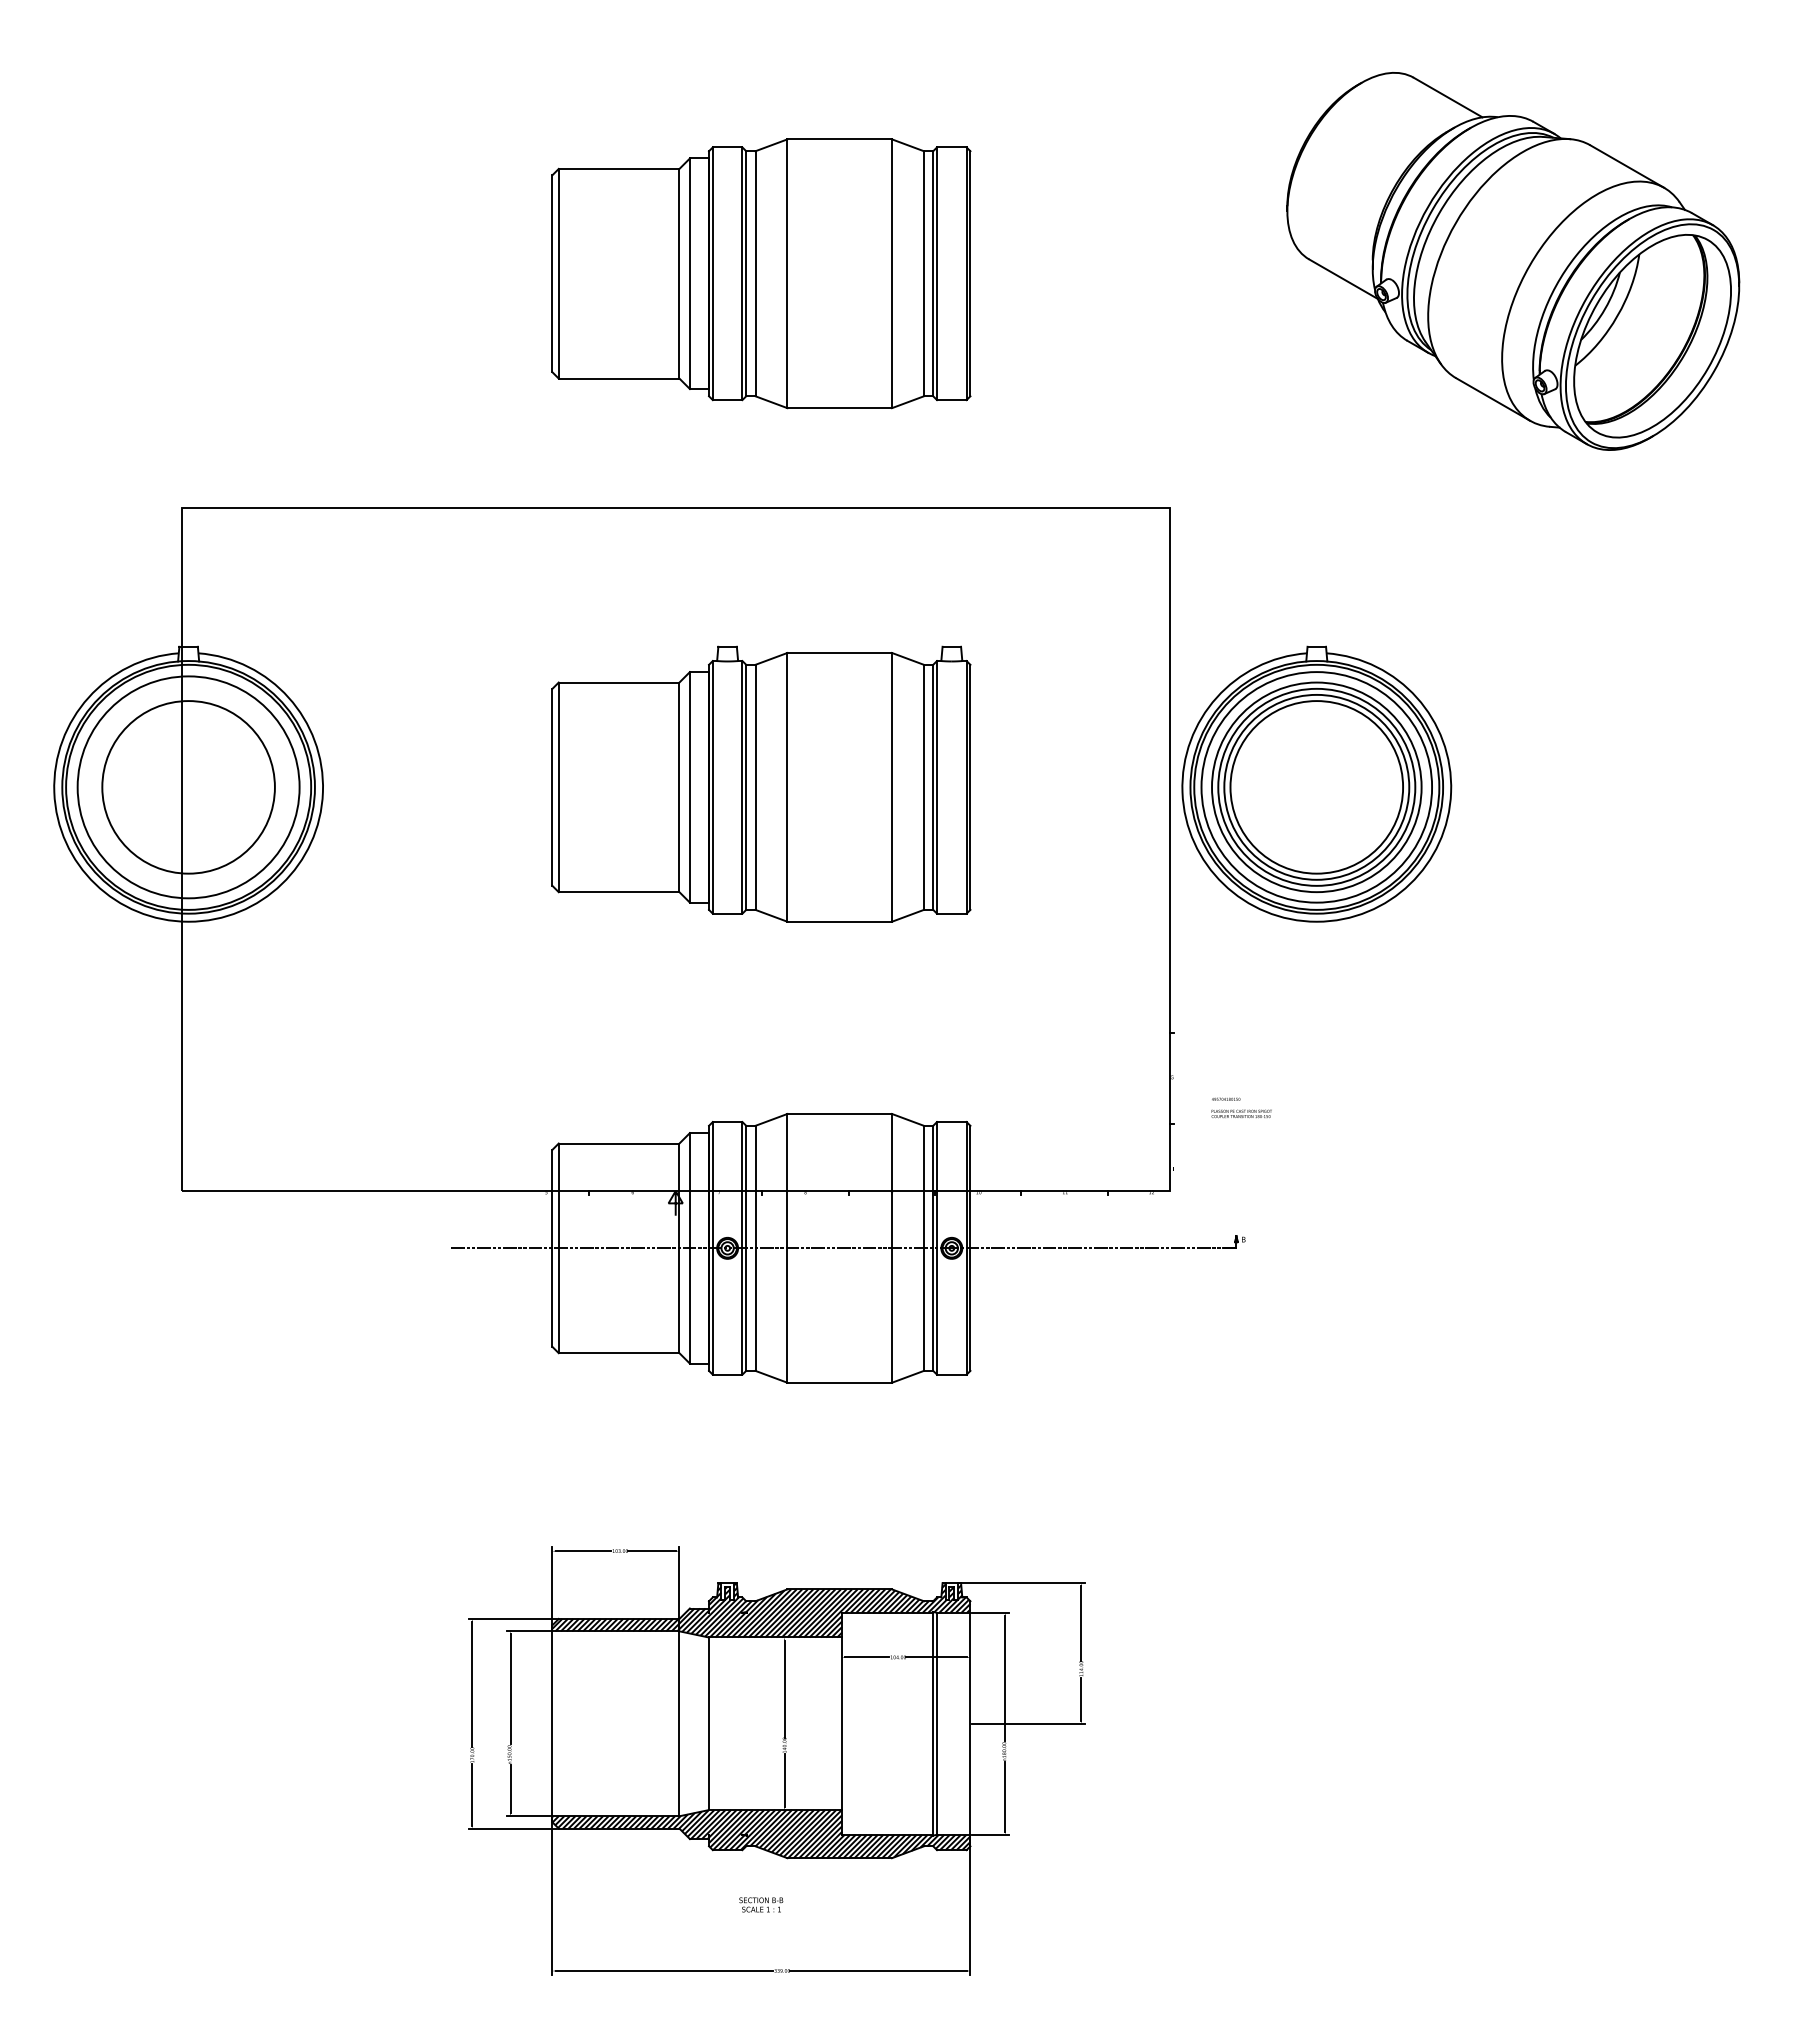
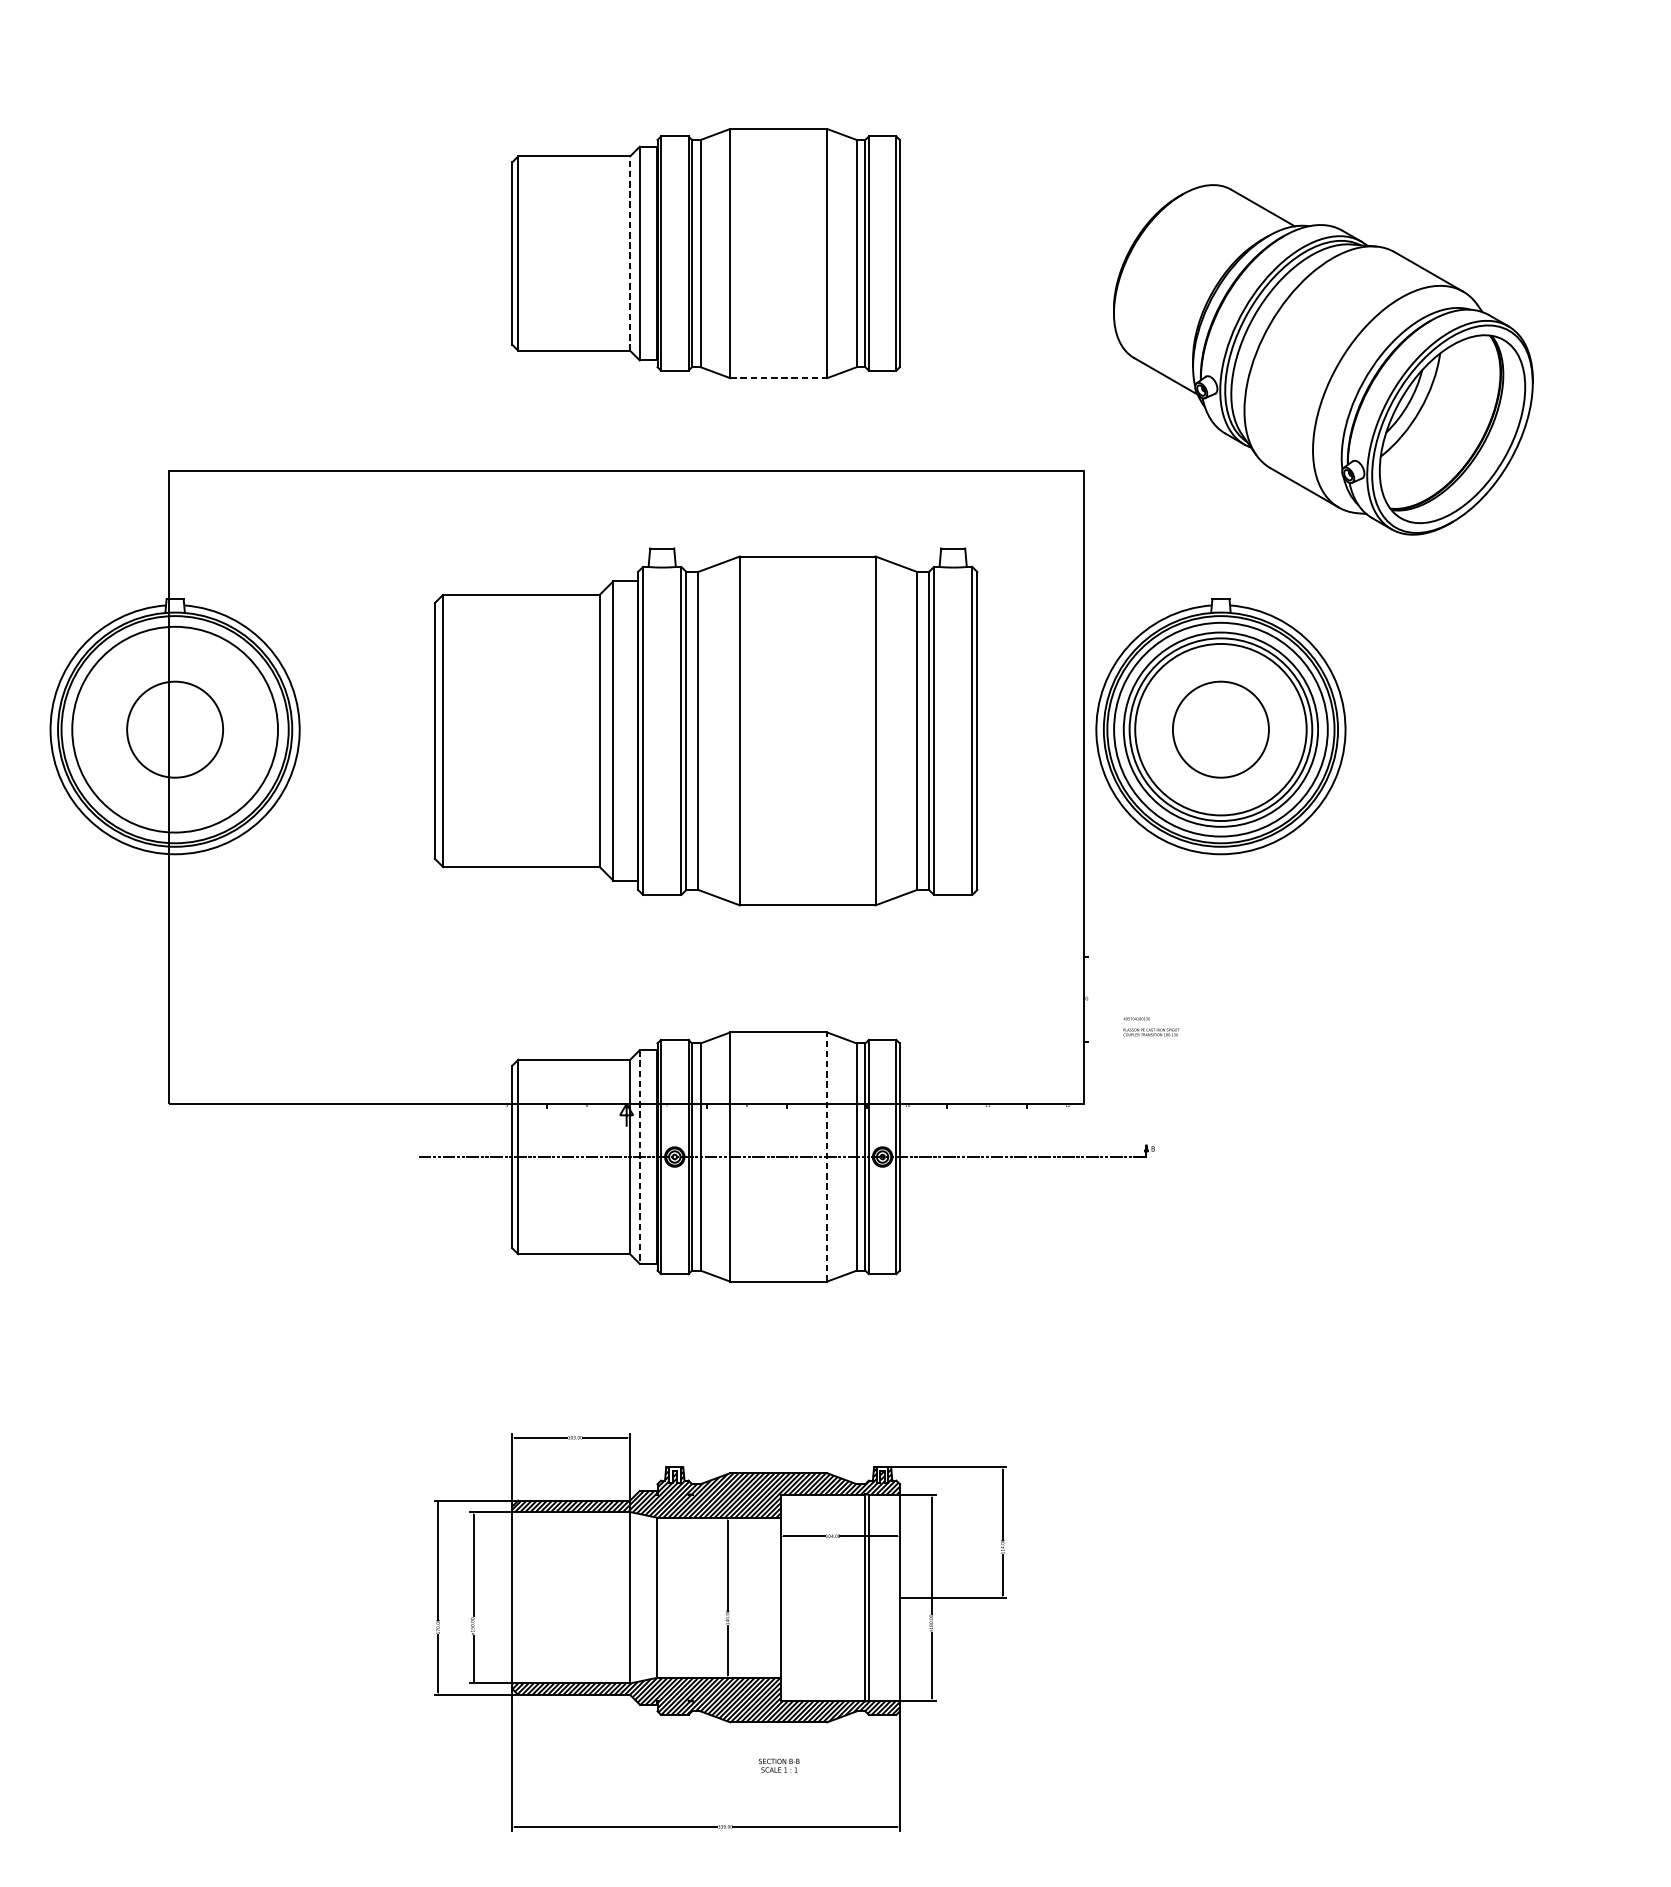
part: (1513, 261) -> (1323, 359), moved
line: (679, 273) -> (630, 253), solid -> dashed
line: (840, 408) -> (779, 378), solid -> dashed
part: (761, 783) -> (706, 726), size x1.4
circle: (188, 787) -> (175, 729), size x0.6
circle: (1316, 787) -> (1220, 729), size x0.6
line: (892, 1247) -> (827, 1156), solid -> dashed
line: (689, 1248) -> (639, 1157), solid -> dashed
text: (761, 1904) -> (779, 1765), moved

